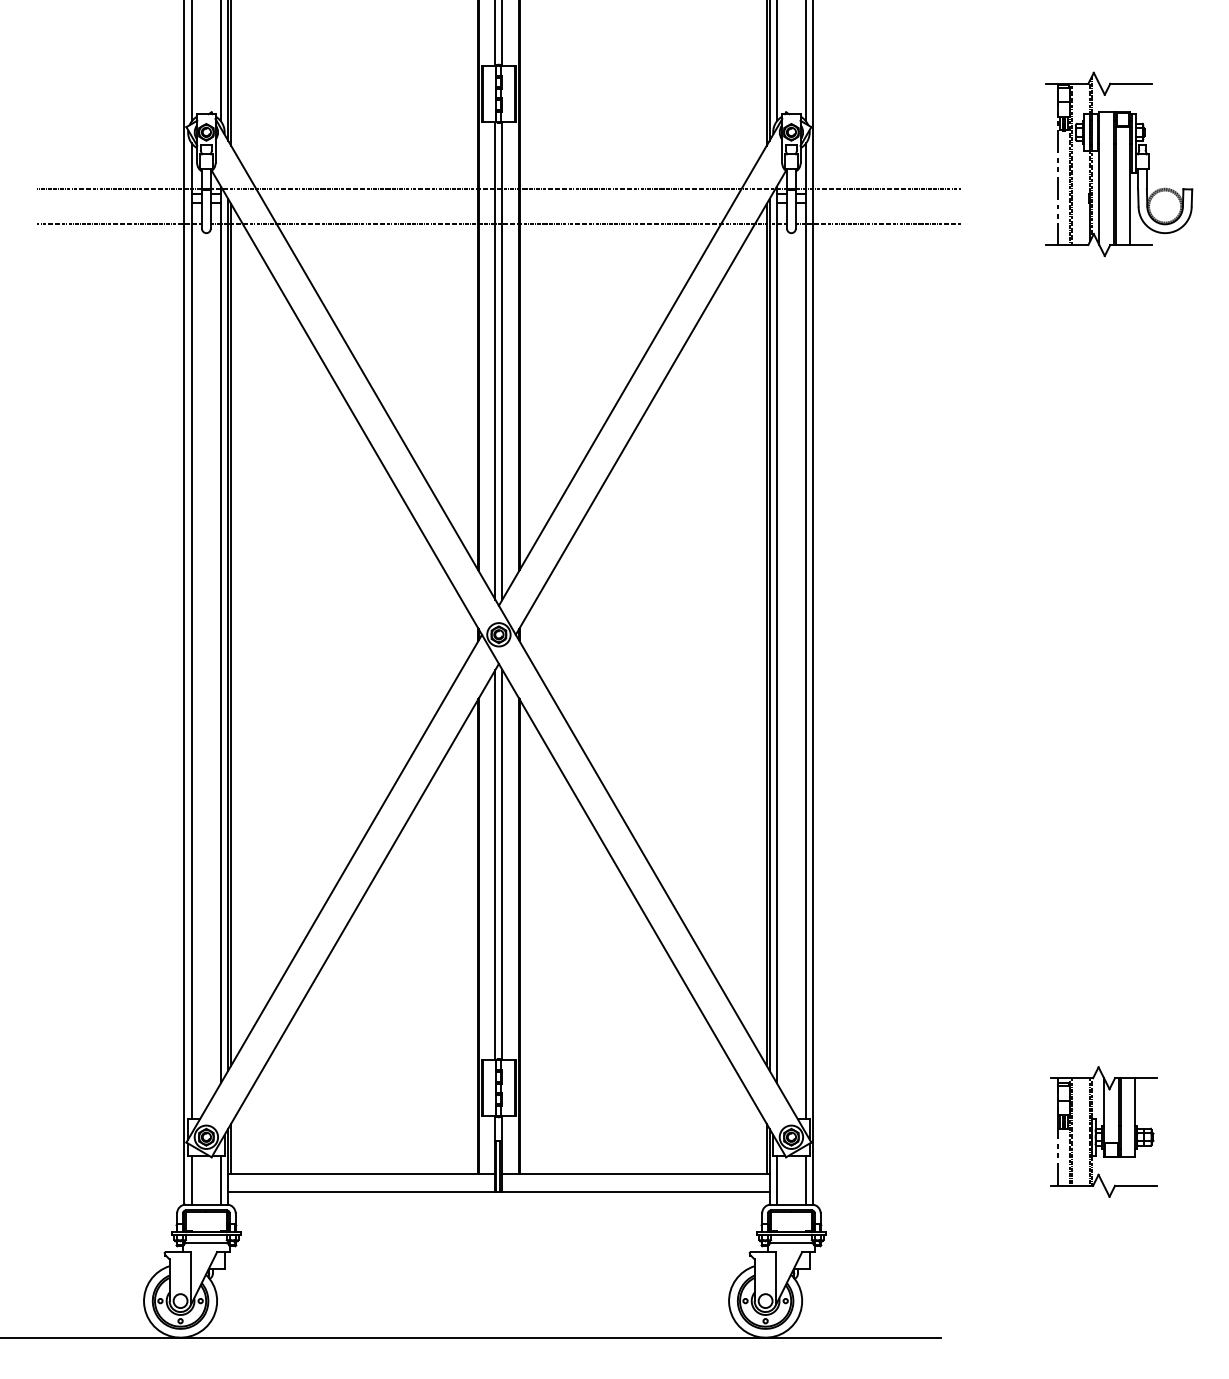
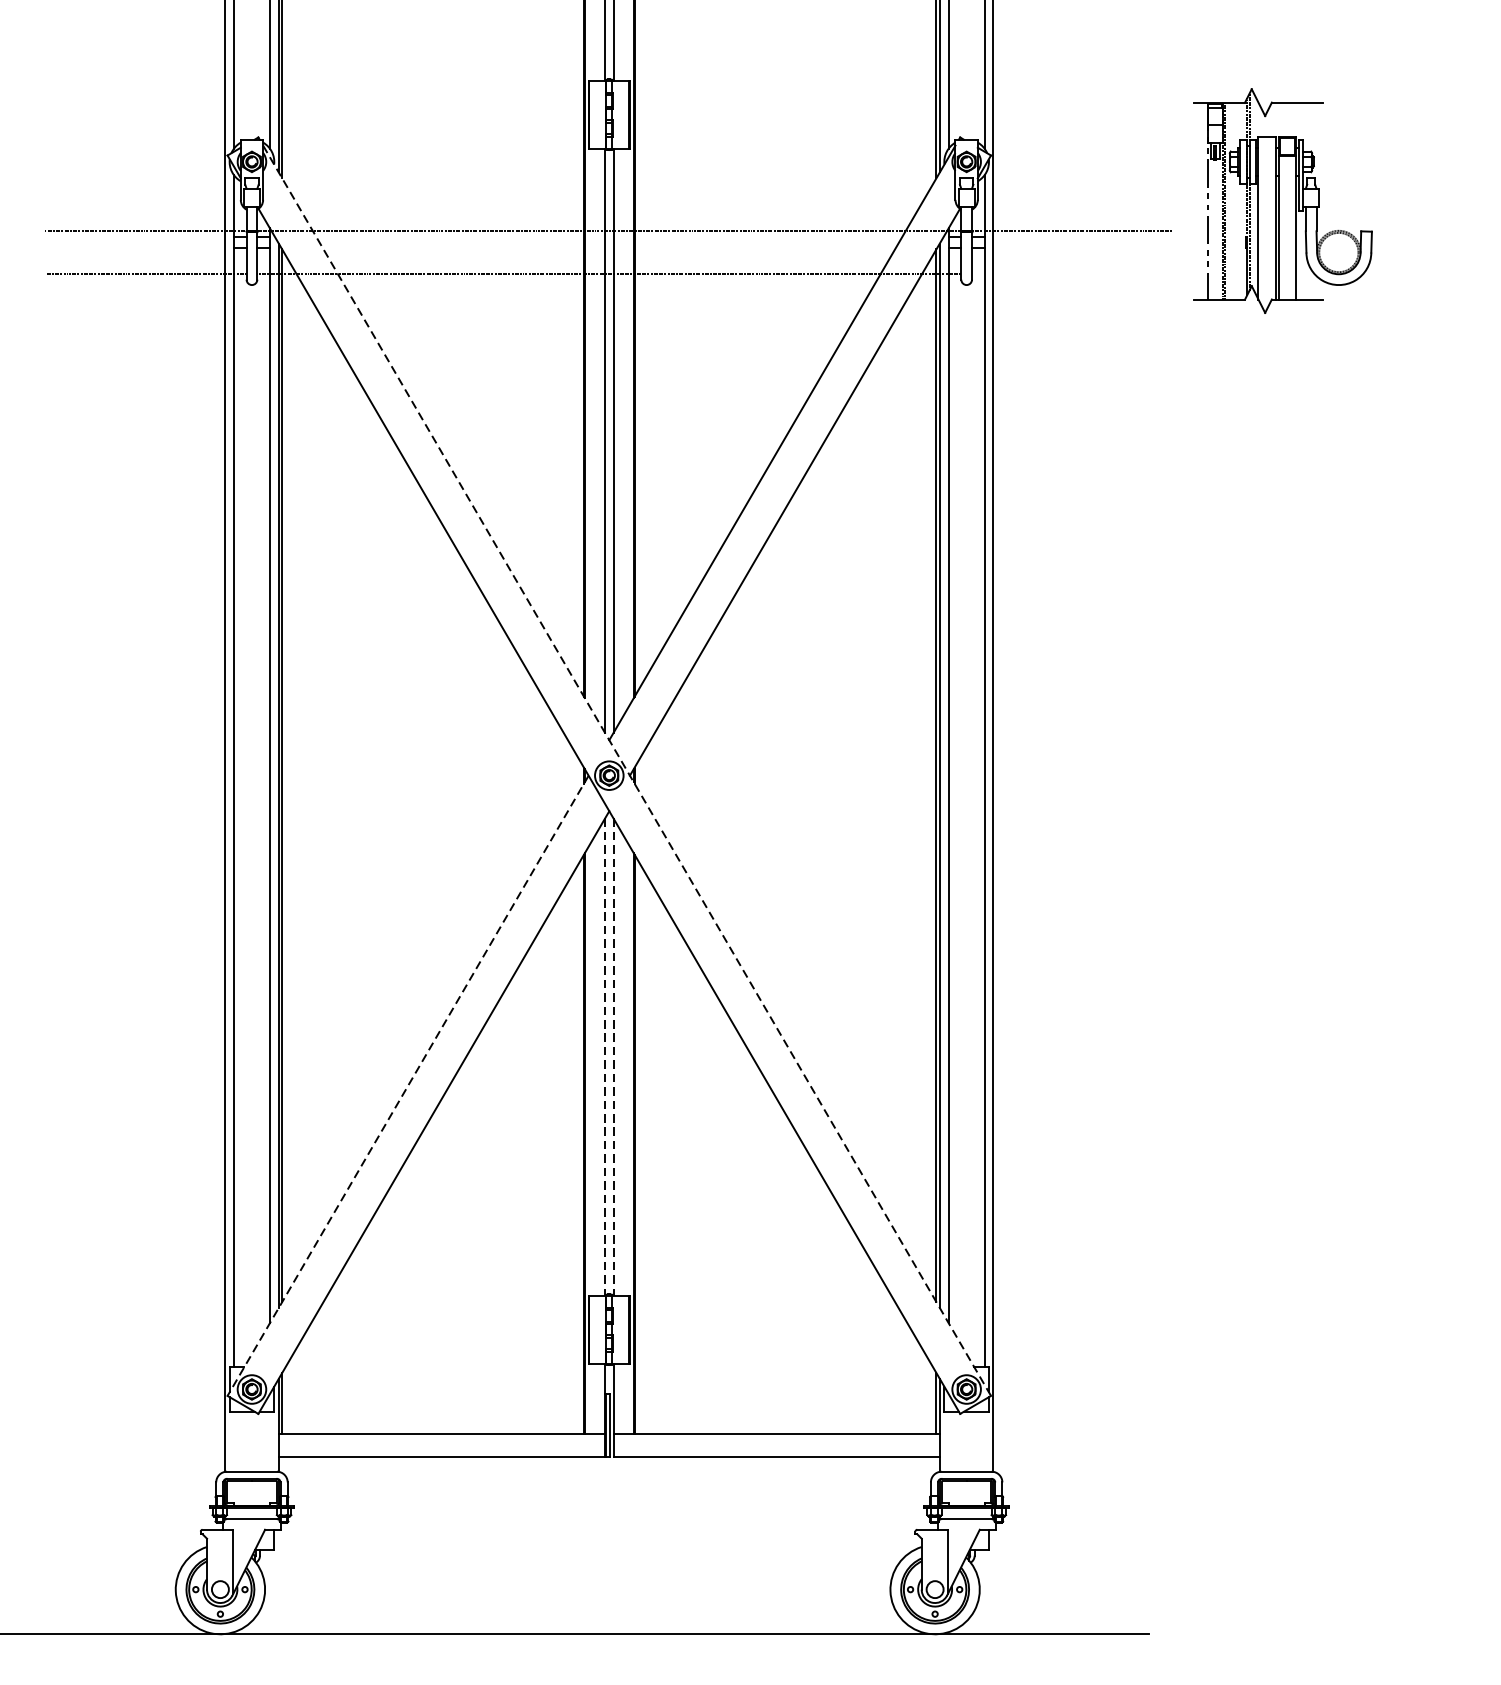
part: (1119, 163) -> (1283, 199), moved
line: (878, 224) -> (1073, 274), removed
line: (513, 631) -> (627, 771), solid -> dashed
line: (495, 865) -> (605, 1057), solid -> dashed
line: (502, 865) -> (613, 1057), solid -> dashed
line: (334, 888) -> (408, 1085), solid -> dashed
part: (1103, 1131) -> (1347, 1382), removed
line: (191, 1179) -> (233, 1441), removed
line: (221, 1179) -> (270, 1441), removed
line: (776, 1179) -> (948, 1441), removed
line: (806, 1179) -> (985, 1441), removed

